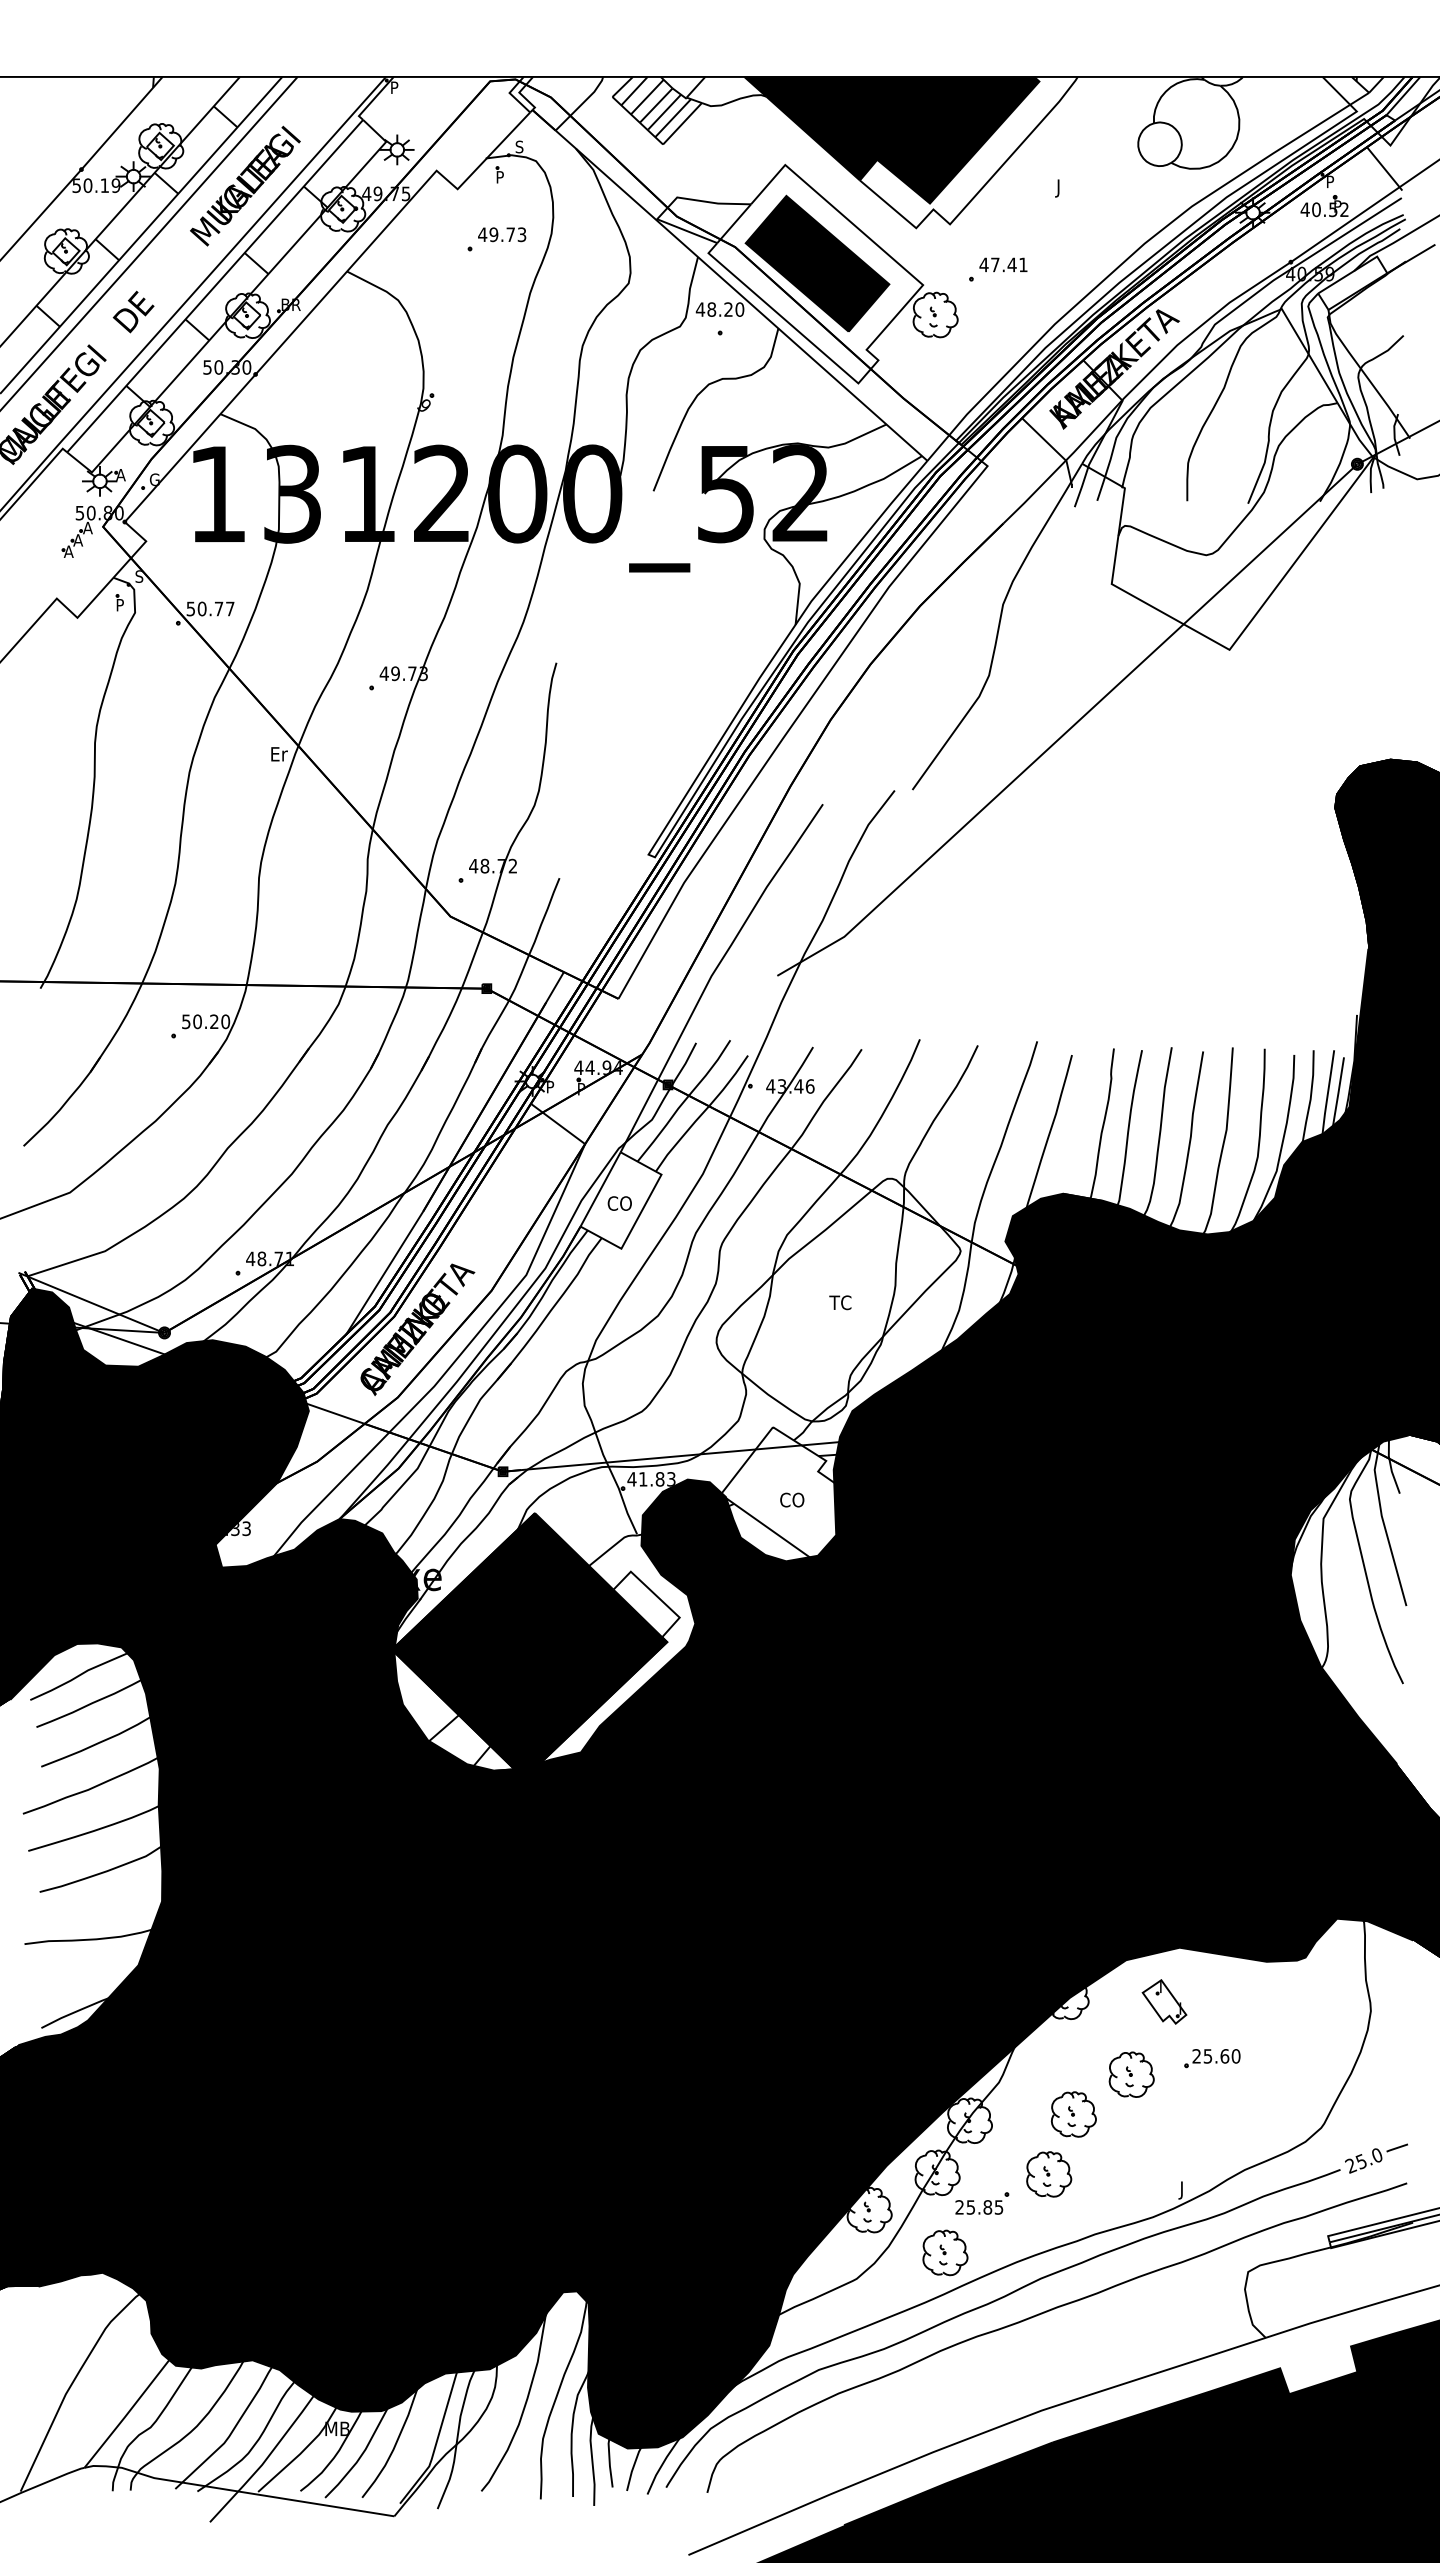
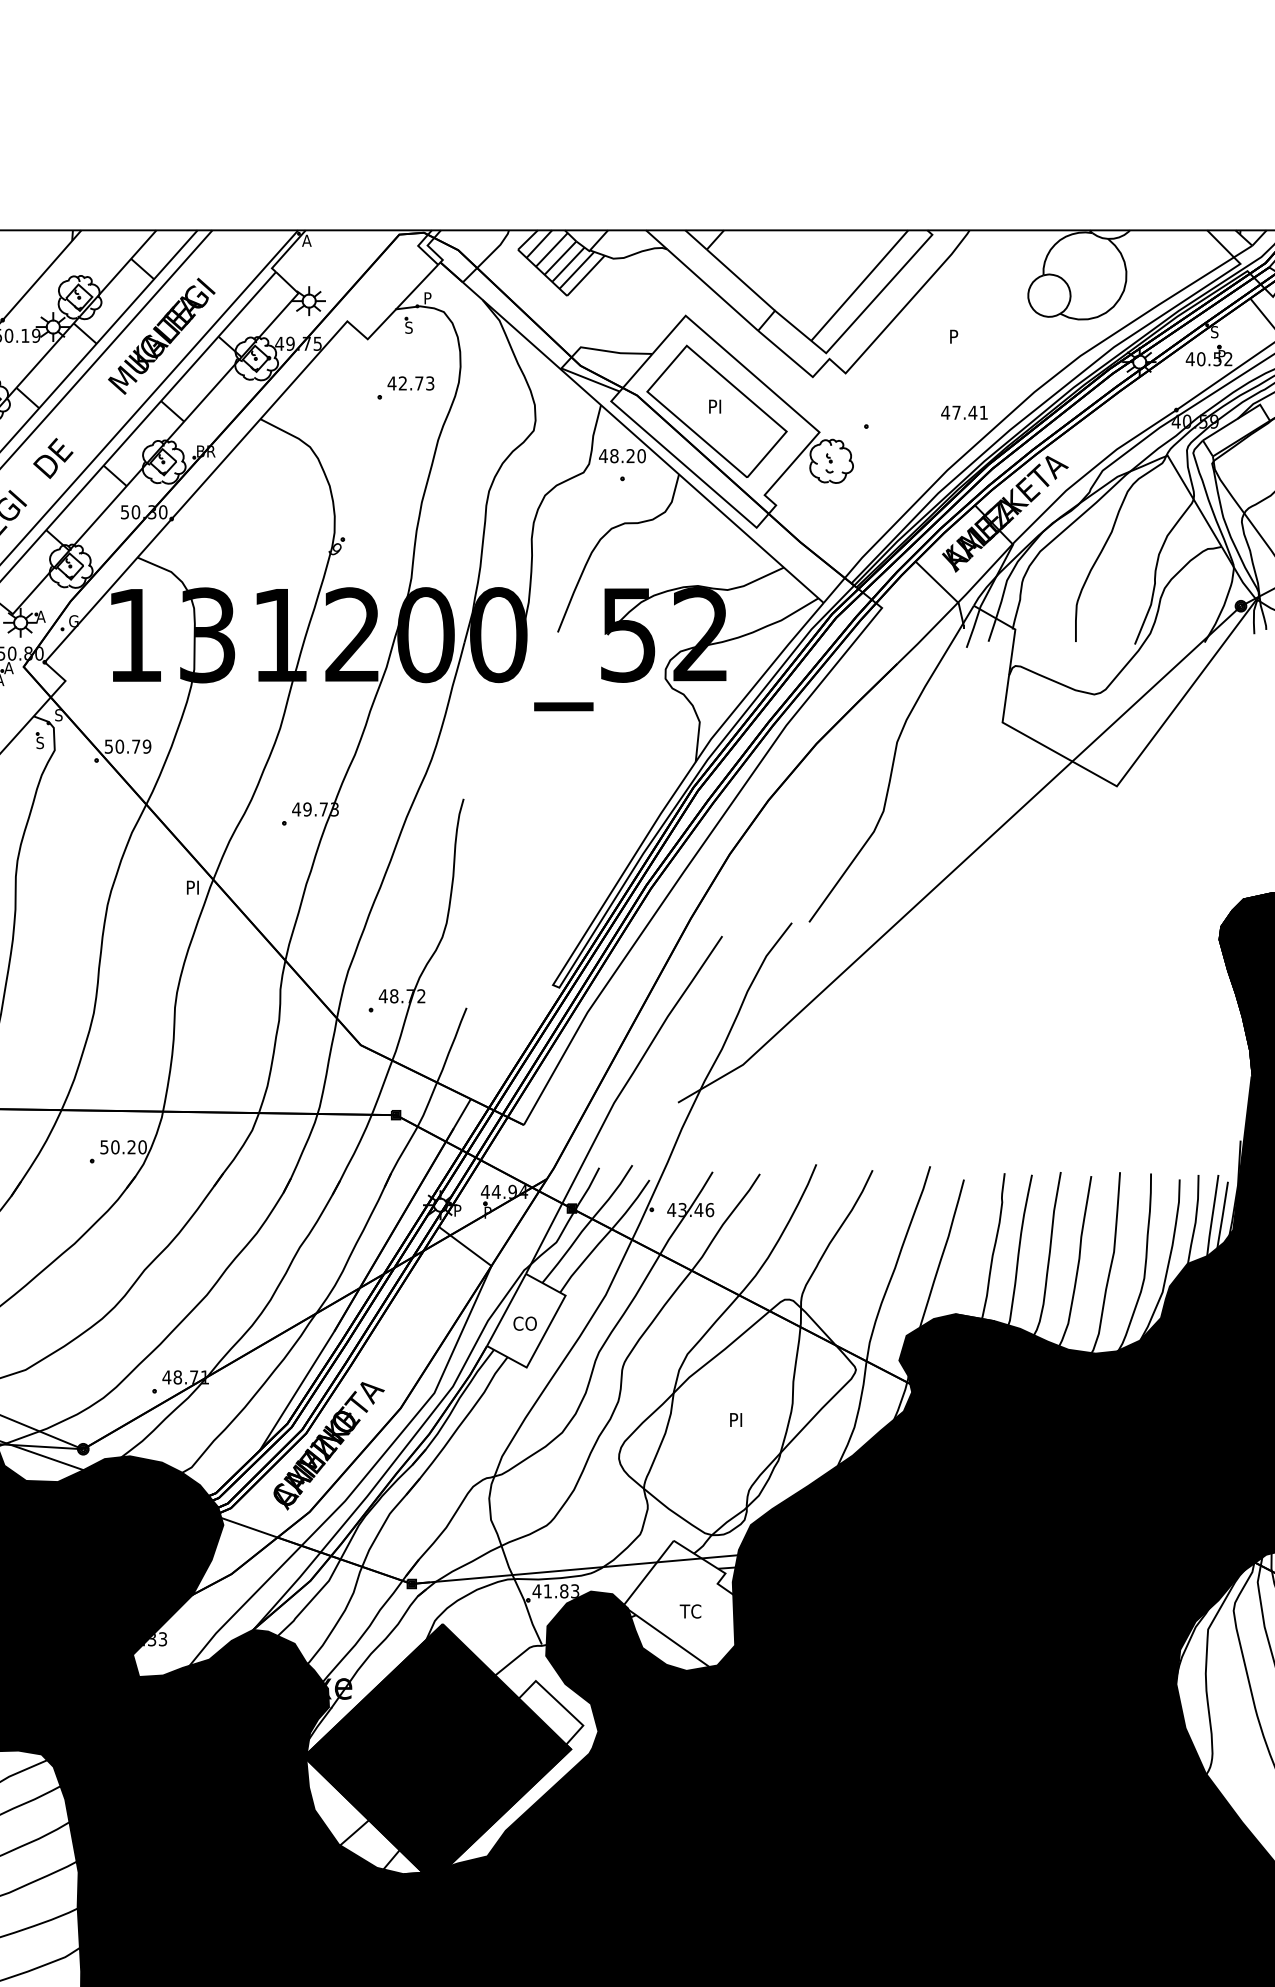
text: (394, 87) -> (306, 240), P -> A
fill: (891, 139) -> (788, 291), removed
text: (519, 146) -> (427, 297), S -> P
text: (500, 176) -> (409, 326), P -> S
text: (1330, 181) -> (1214, 331), P -> S
text: (1060, 188) -> (952, 338), J -> P
text: (493, 234) -> (402, 383), 49.73 -> 42.73
fill: (817, 263) -> (717, 411), removed
text: (1003, 264) -> (964, 412), moved
text: (120, 604) -> (40, 742), P -> S
text: (229, 608) -> (146, 746), 50.77 -> 50.79
text: (280, 754) -> (195, 887), Er -> PI
text: (840, 1302) -> (739, 1419), TC -> PI
text: (791, 1499) -> (691, 1610), CO -> TC

